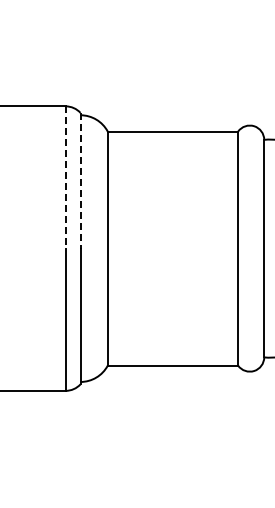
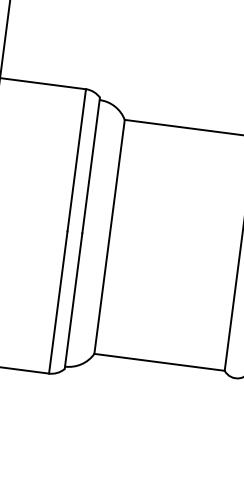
line: (65, 177) -> (76, 160), dashed -> solid
line: (80, 180) -> (91, 165), dashed -> solid

